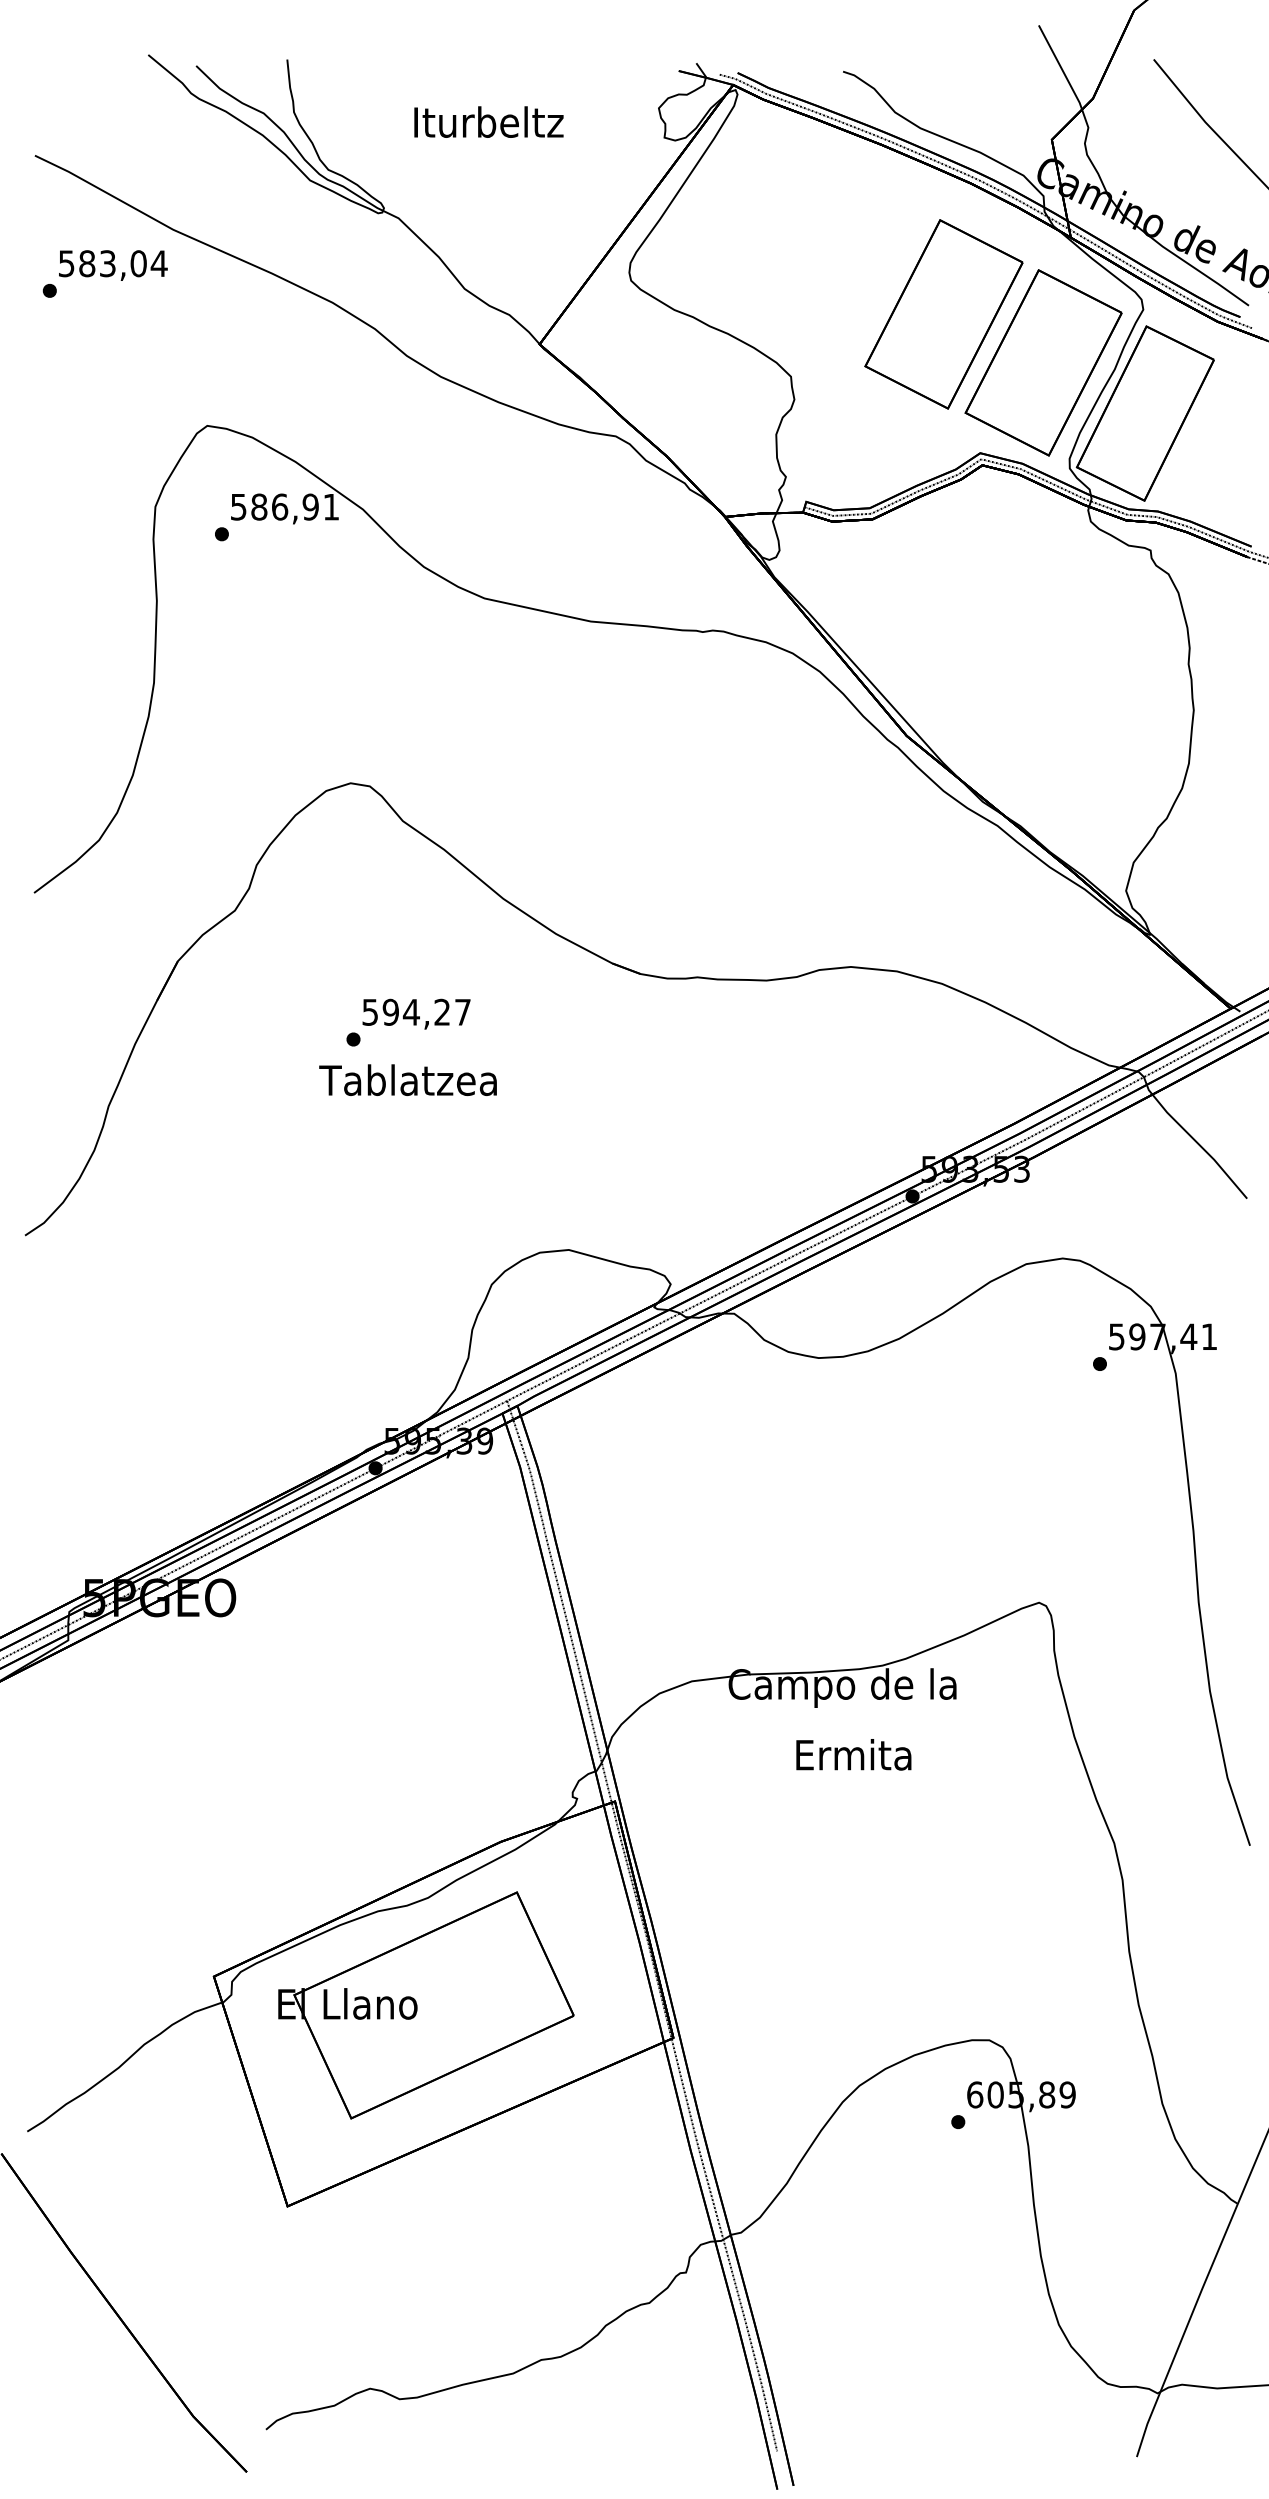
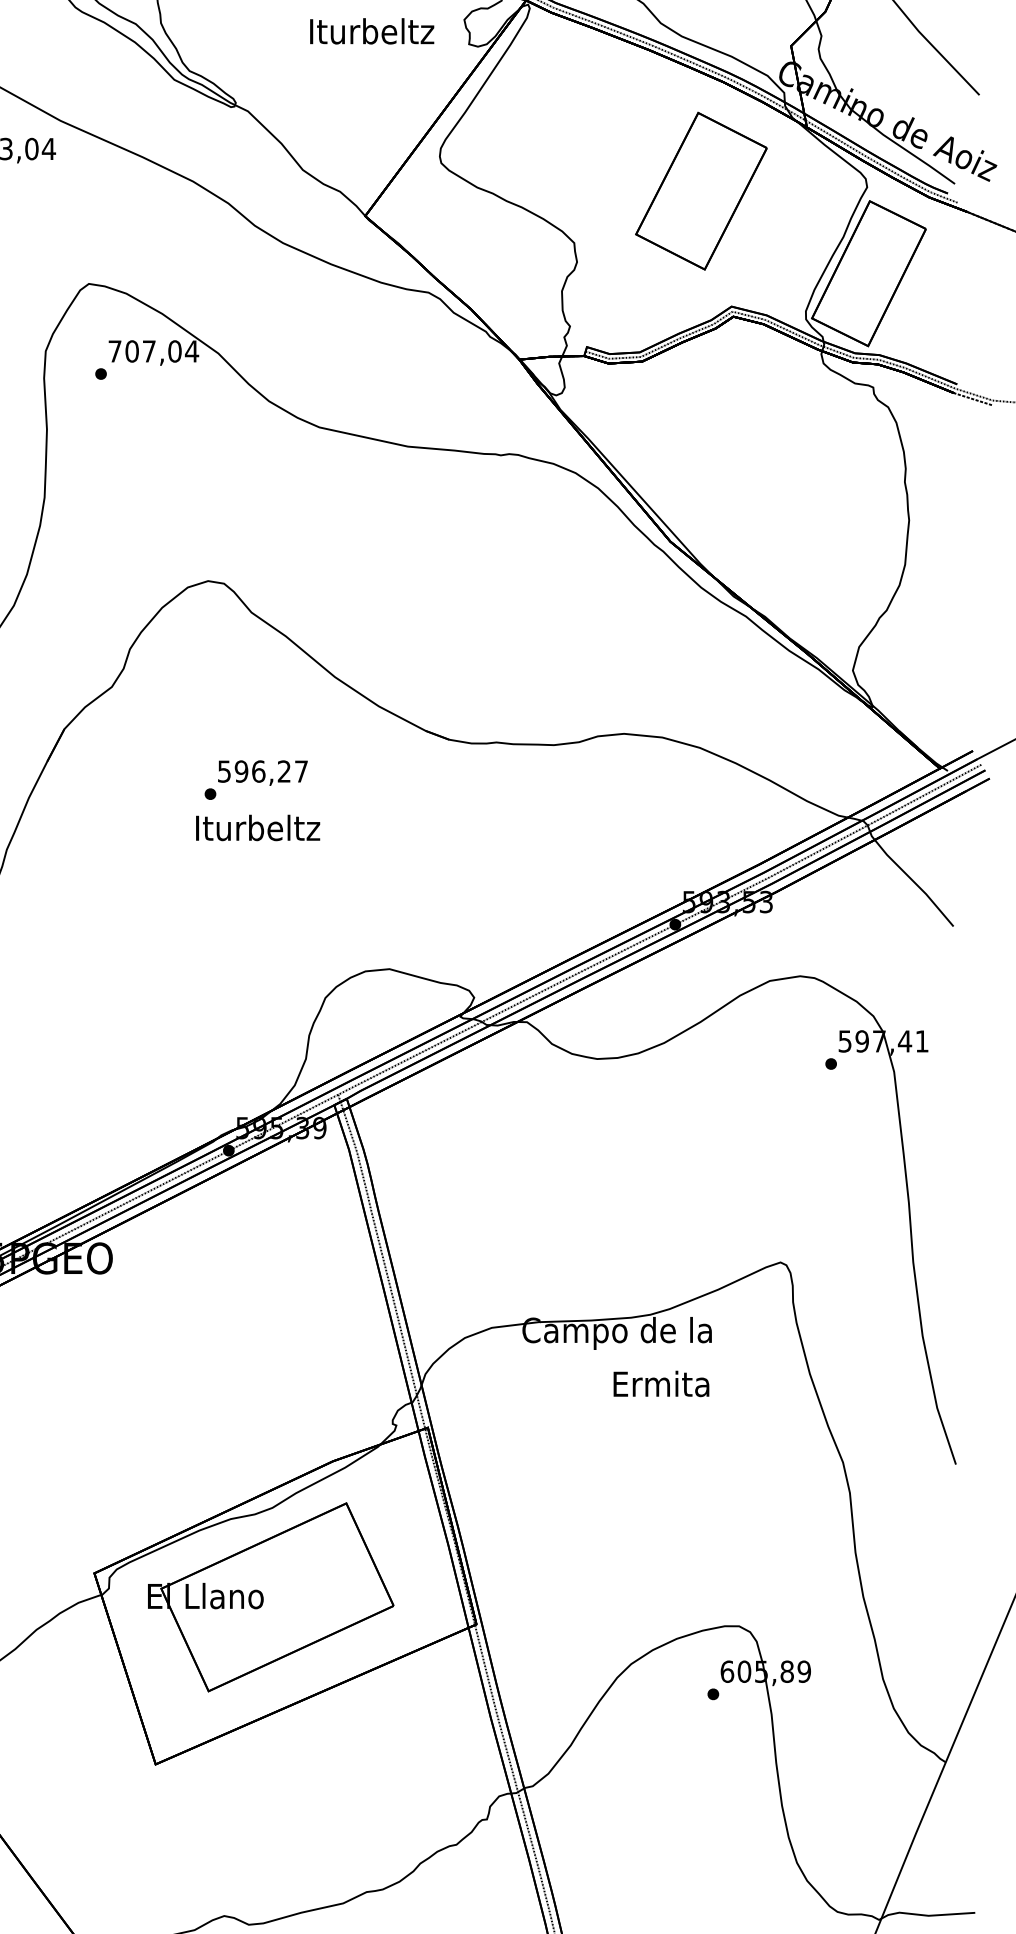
text: (488, 121) -> (371, 30), moved
part: (1043, 362) -> (784, 231), removed
text: (285, 506) -> (153, 350), 586,91 -> 707,04
text: (410, 1011) -> (257, 770), 594,27 -> 596,27
text: (407, 1080) -> (255, 828), Tablatzea -> Iturbeltz
text: (853, 1754) -> (661, 1383), moved

